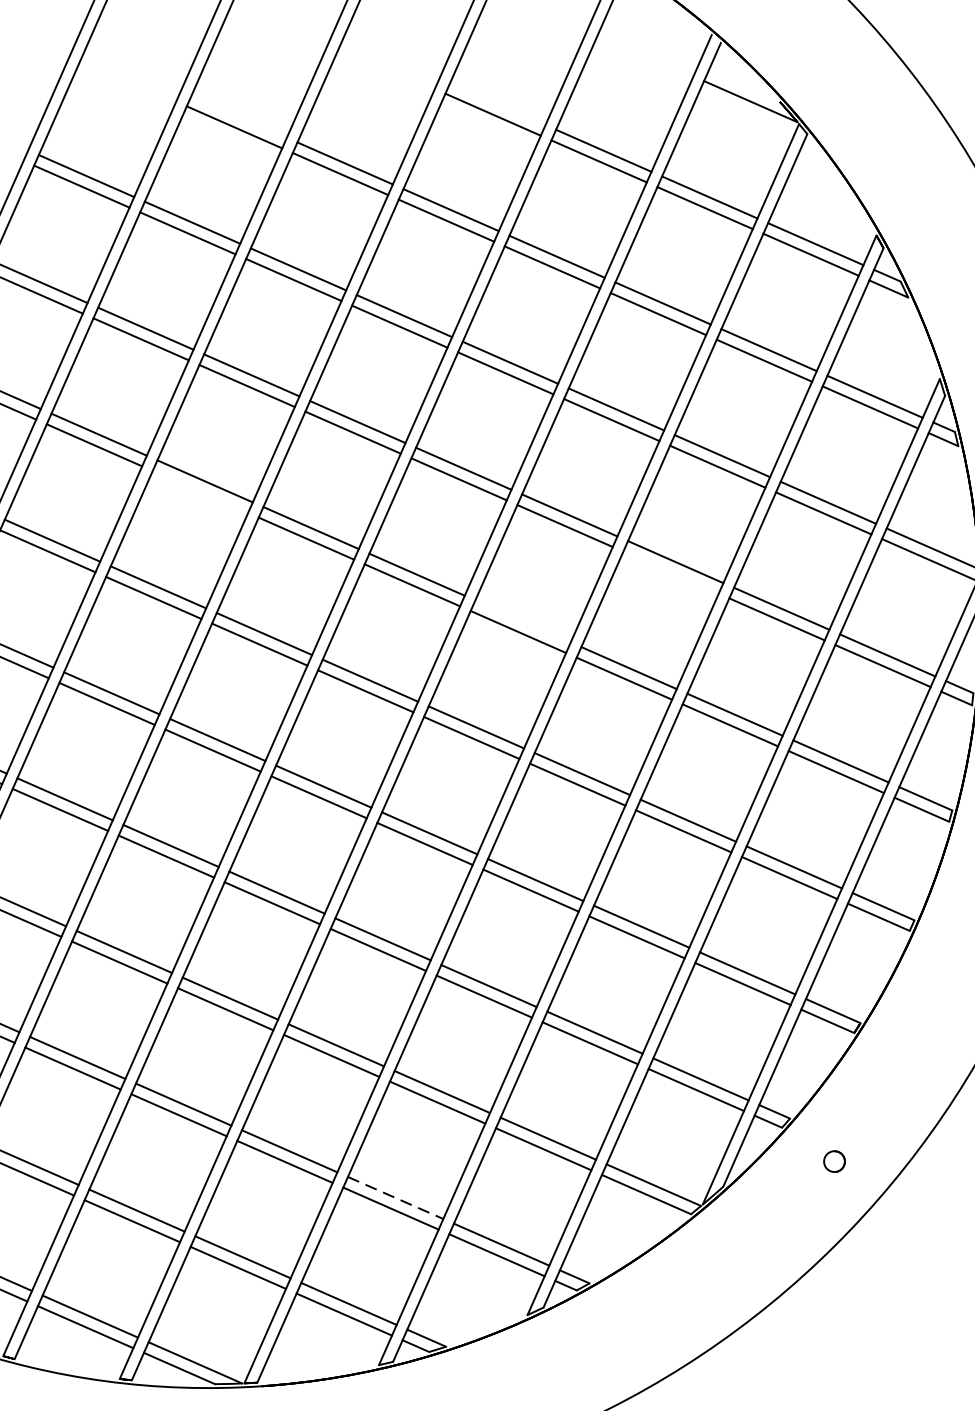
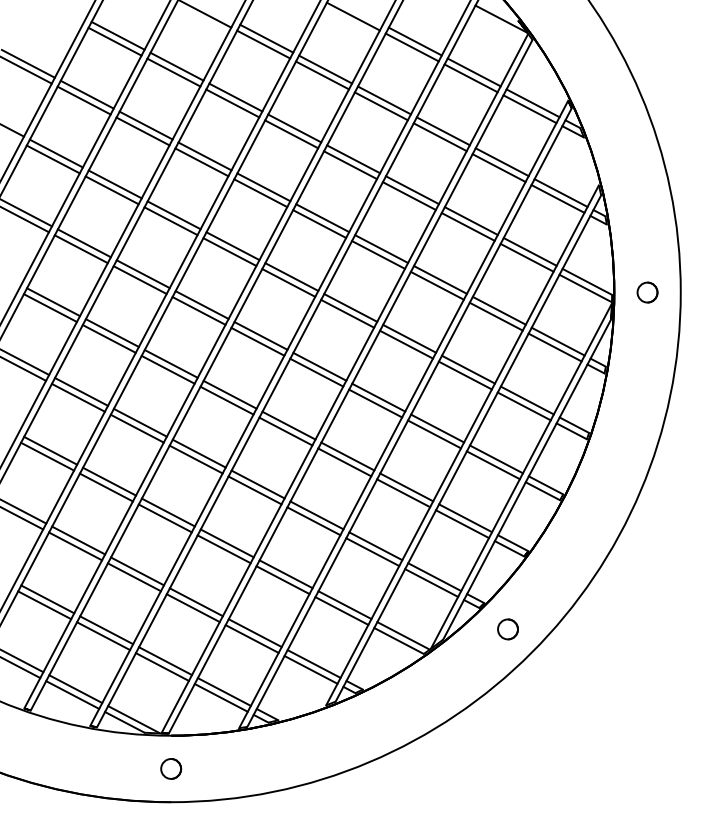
line: (199, 492) -> (170, 221), added
line: (669, 572) -> (436, 285), added
line: (522, 620) -> (350, 307), added
part: (833, 1161) -> (507, 629), size x1.67
line: (396, 1198) -> (255, 633), dashed -> solid

